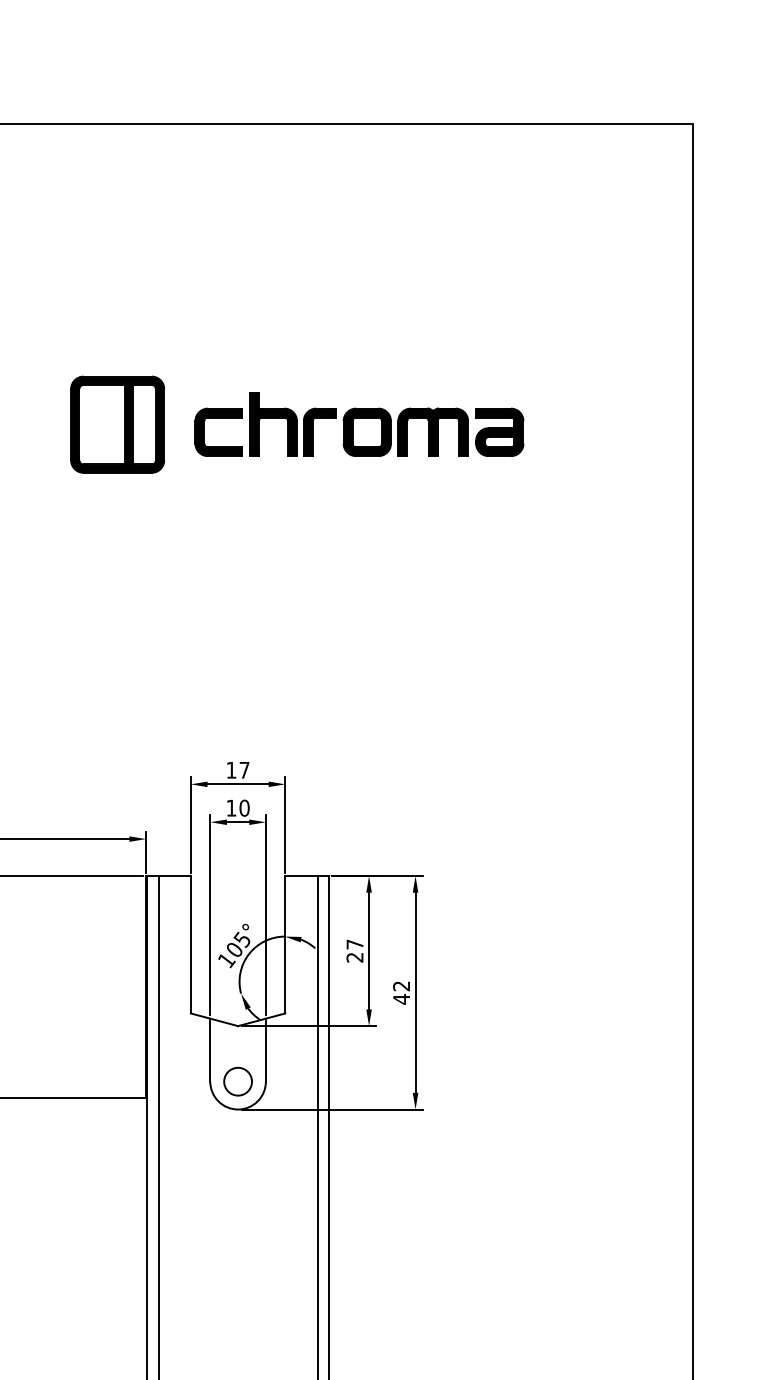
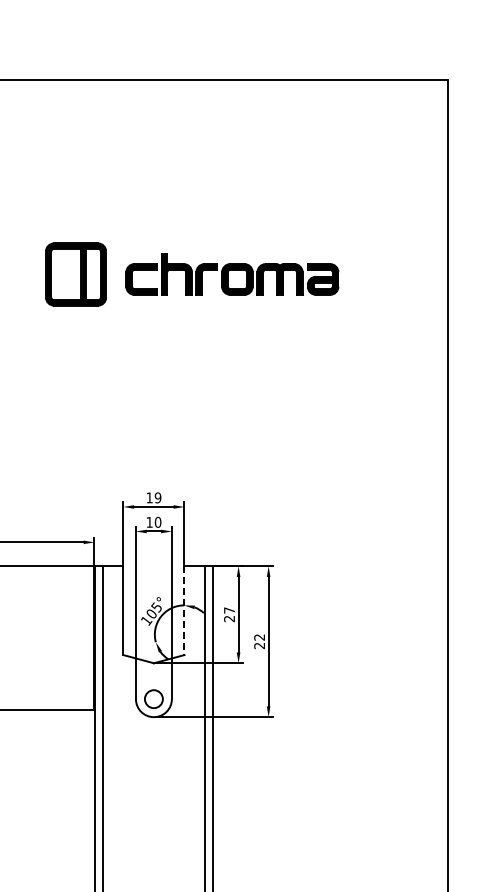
text: (243, 769) -> (157, 497), 17 -> 19
line: (285, 946) -> (184, 611), solid -> dashed
text: (401, 998) -> (259, 645), 42 -> 22

